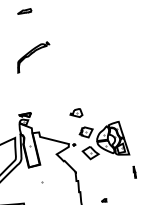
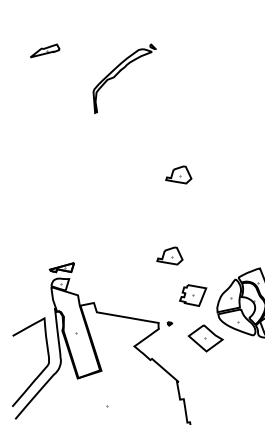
part: (33, 57) -> (124, 78), moved
part: (83, 74) -> (178, 174), added

